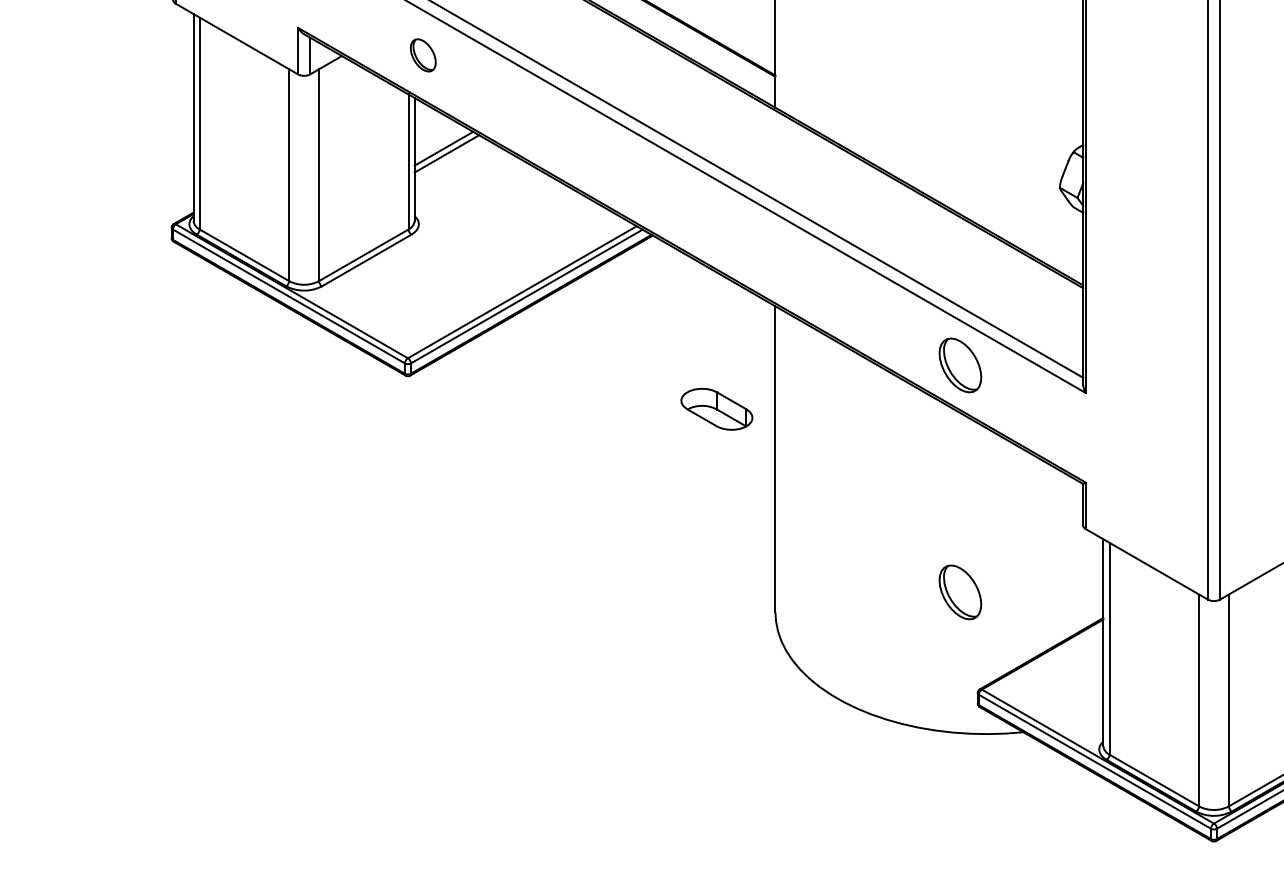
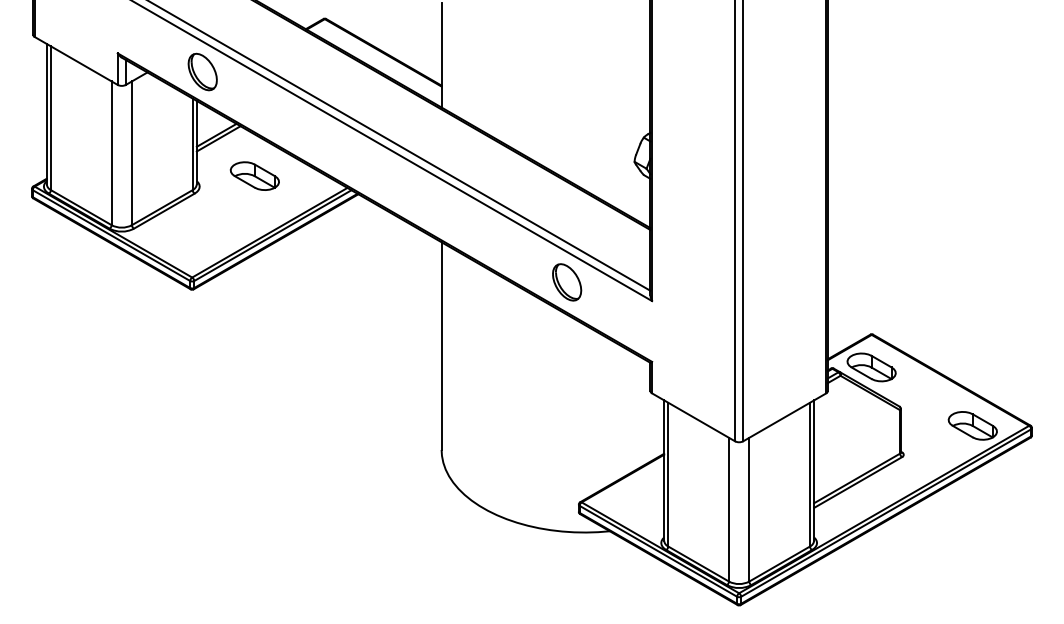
part: (423, 54) -> (202, 71), size x1.67
part: (716, 408) -> (254, 175), moved
part: (960, 592) -> (567, 436), removed

